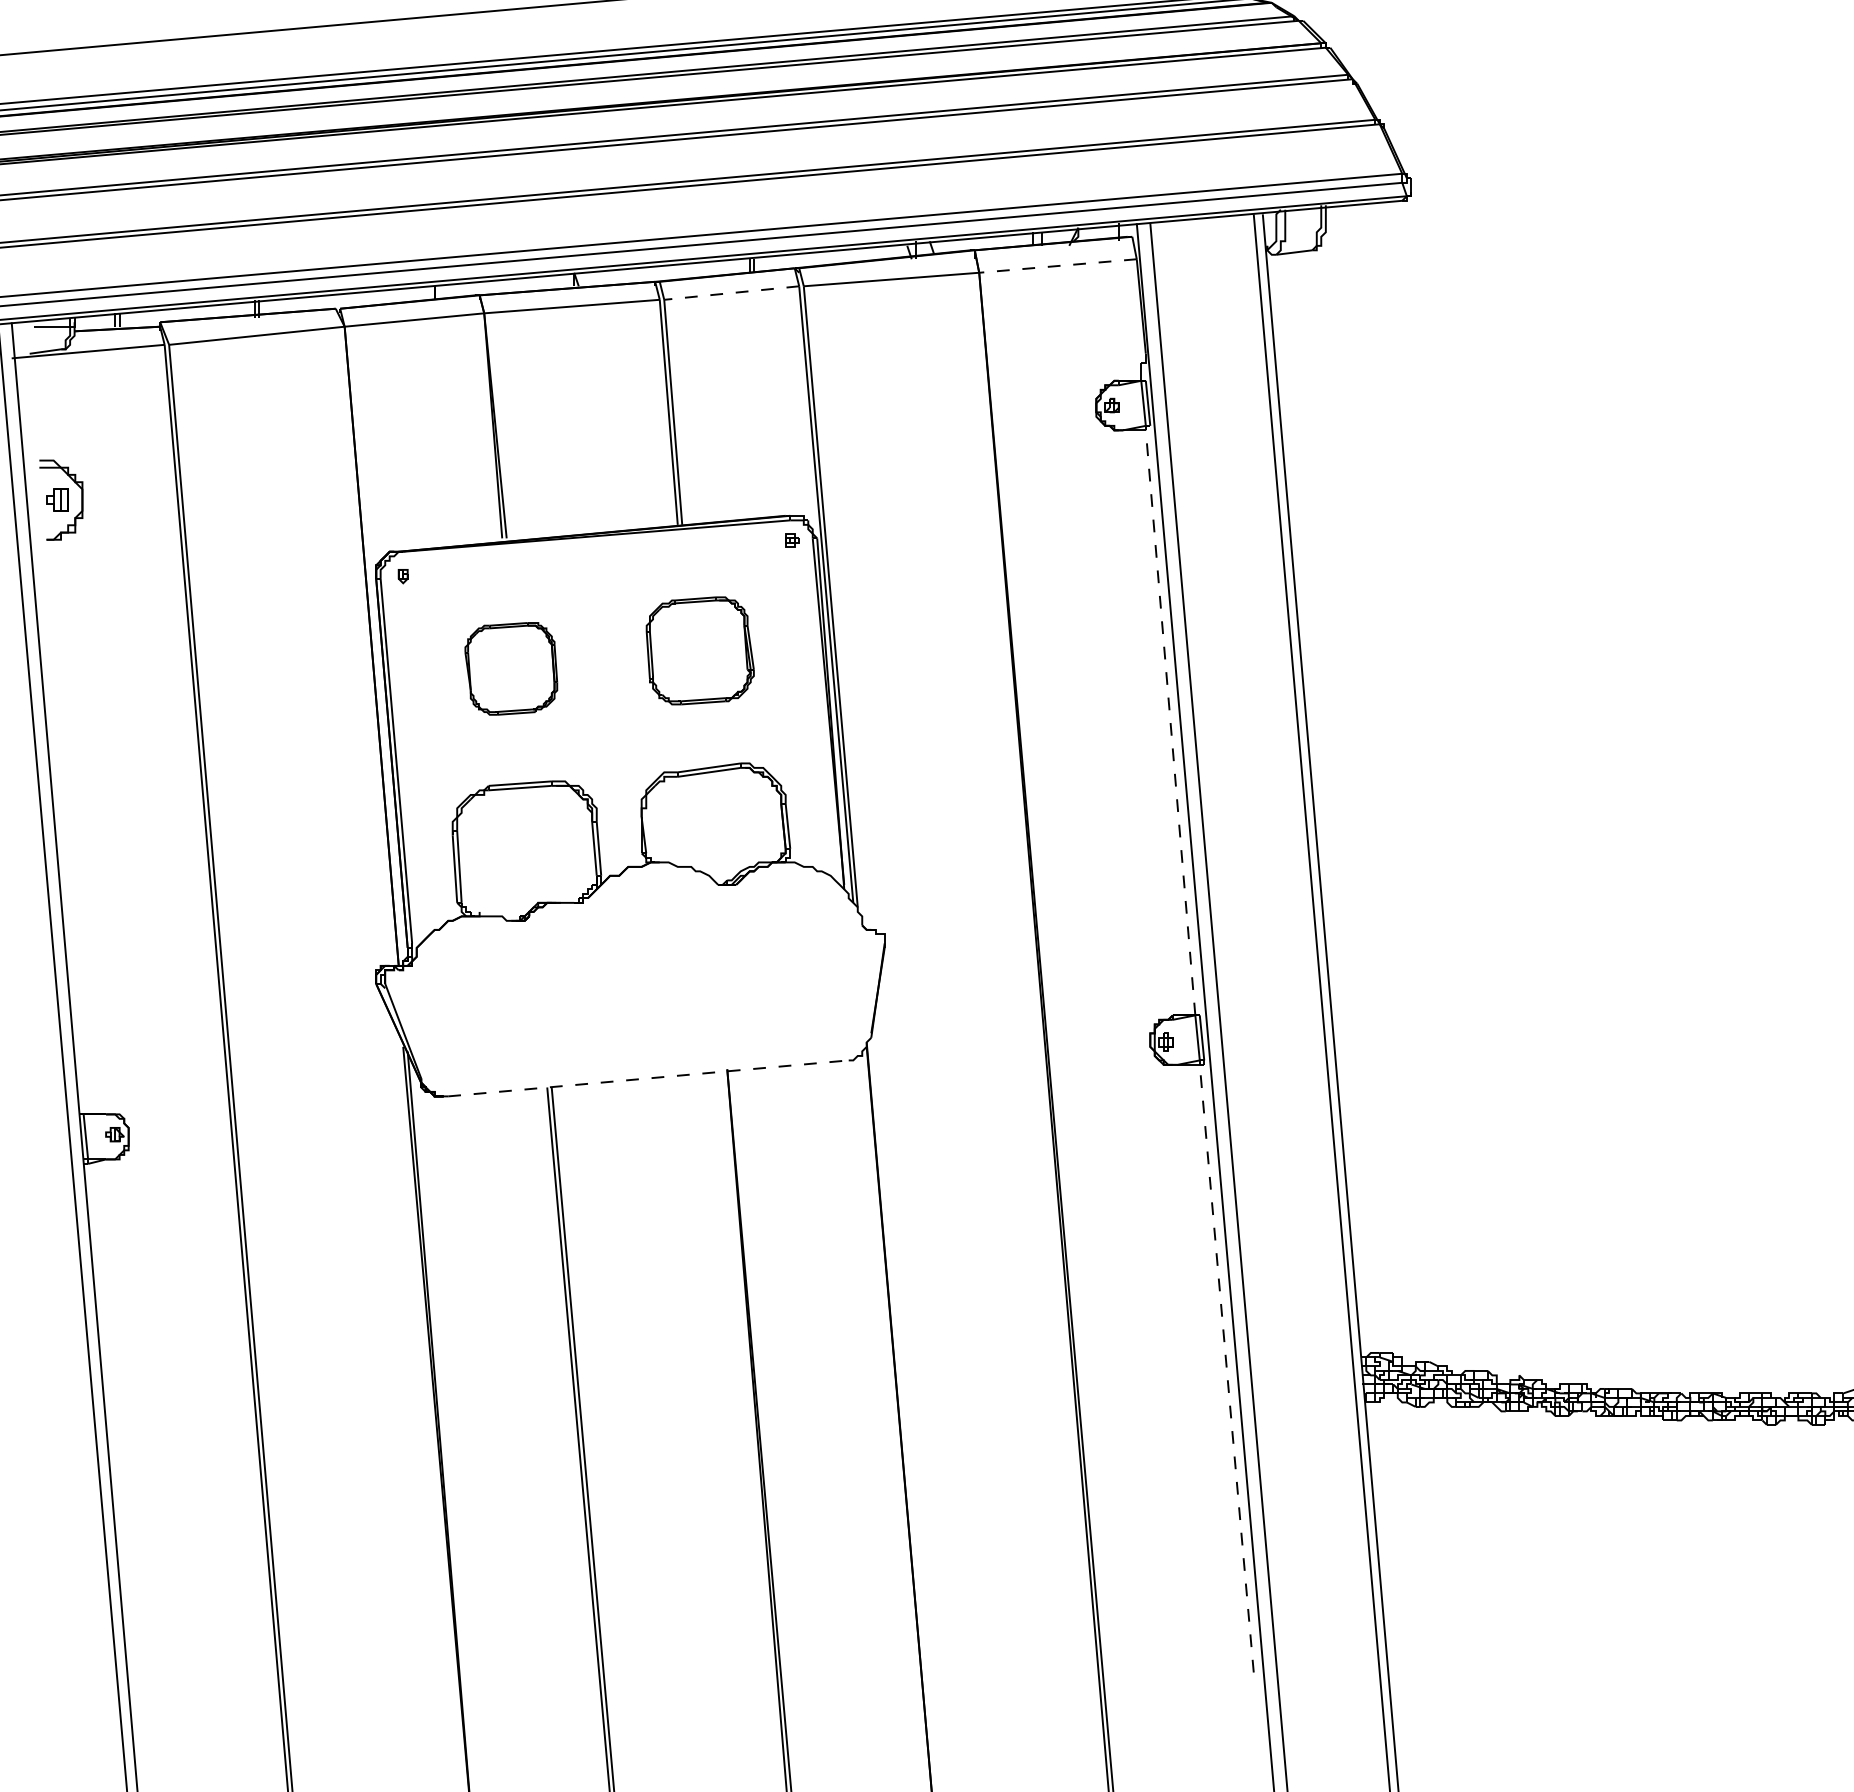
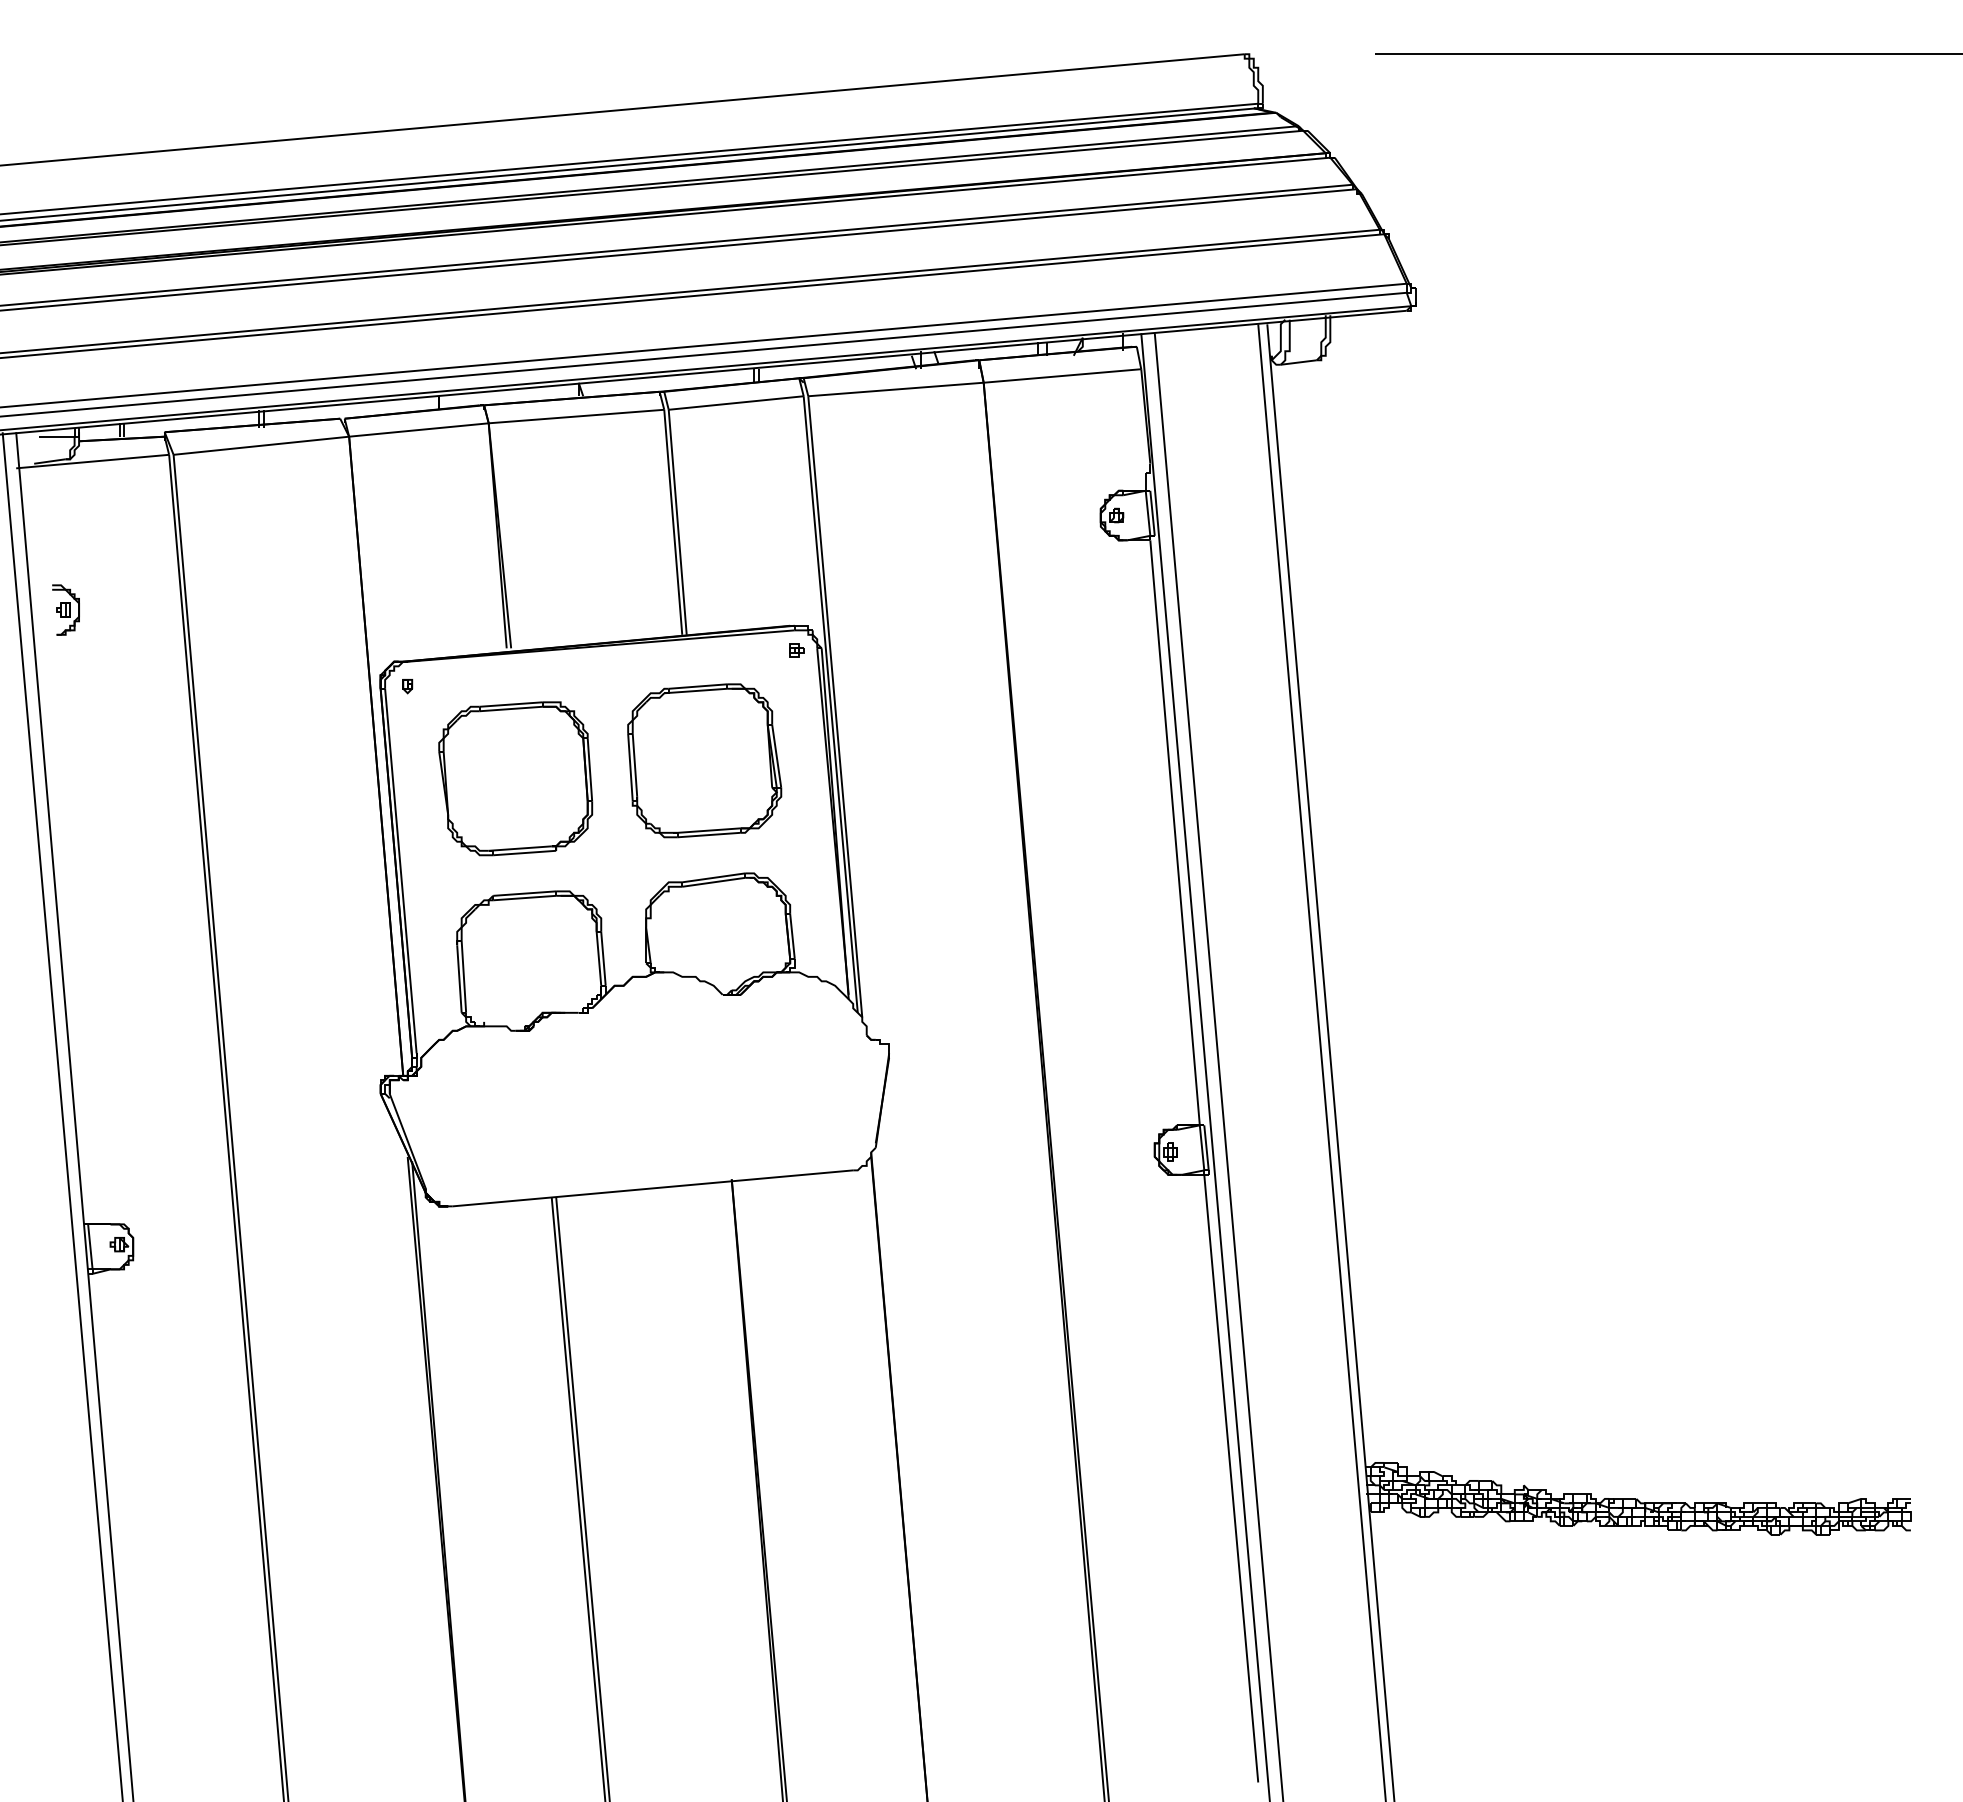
line: (1057, 266) -> (1061, 376), dashed -> solid
line: (732, 293) -> (736, 403), dashed -> solid
part: (61, 499) -> (65, 609), size x0.62
part: (700, 650) -> (704, 760), size x1.43
part: (511, 668) -> (515, 778), size x1.67
line: (1171, 722) -> (1175, 832), dashed -> solid
line: (649, 1078) -> (653, 1188), dashed -> solid
line: (1227, 1368) -> (1231, 1478), dashed -> solid

